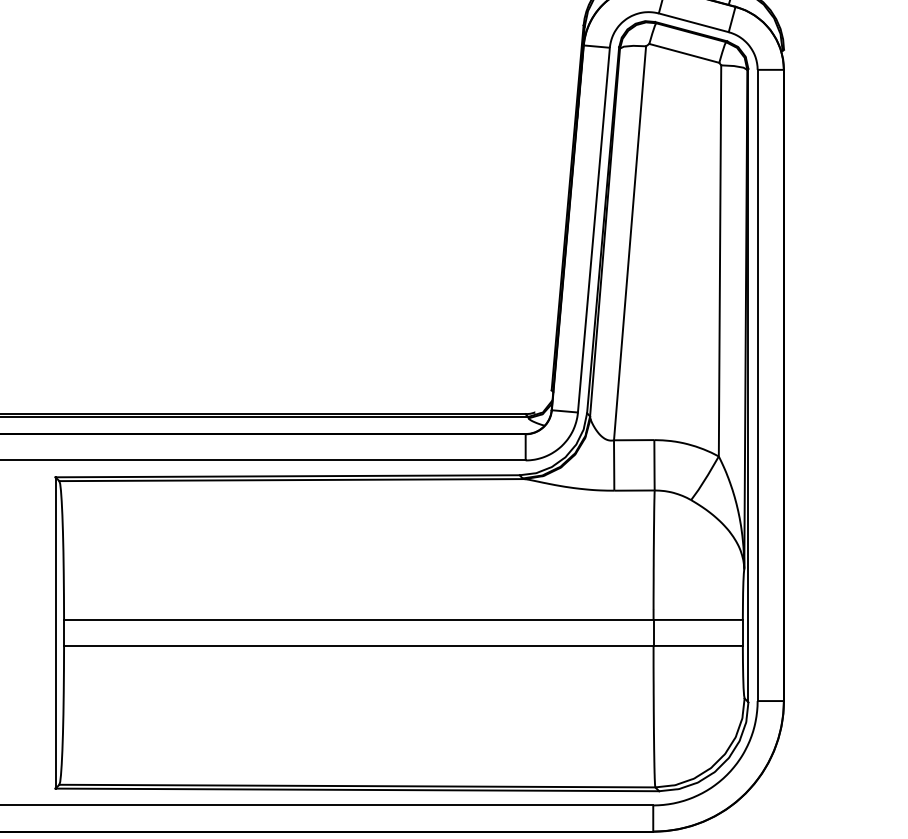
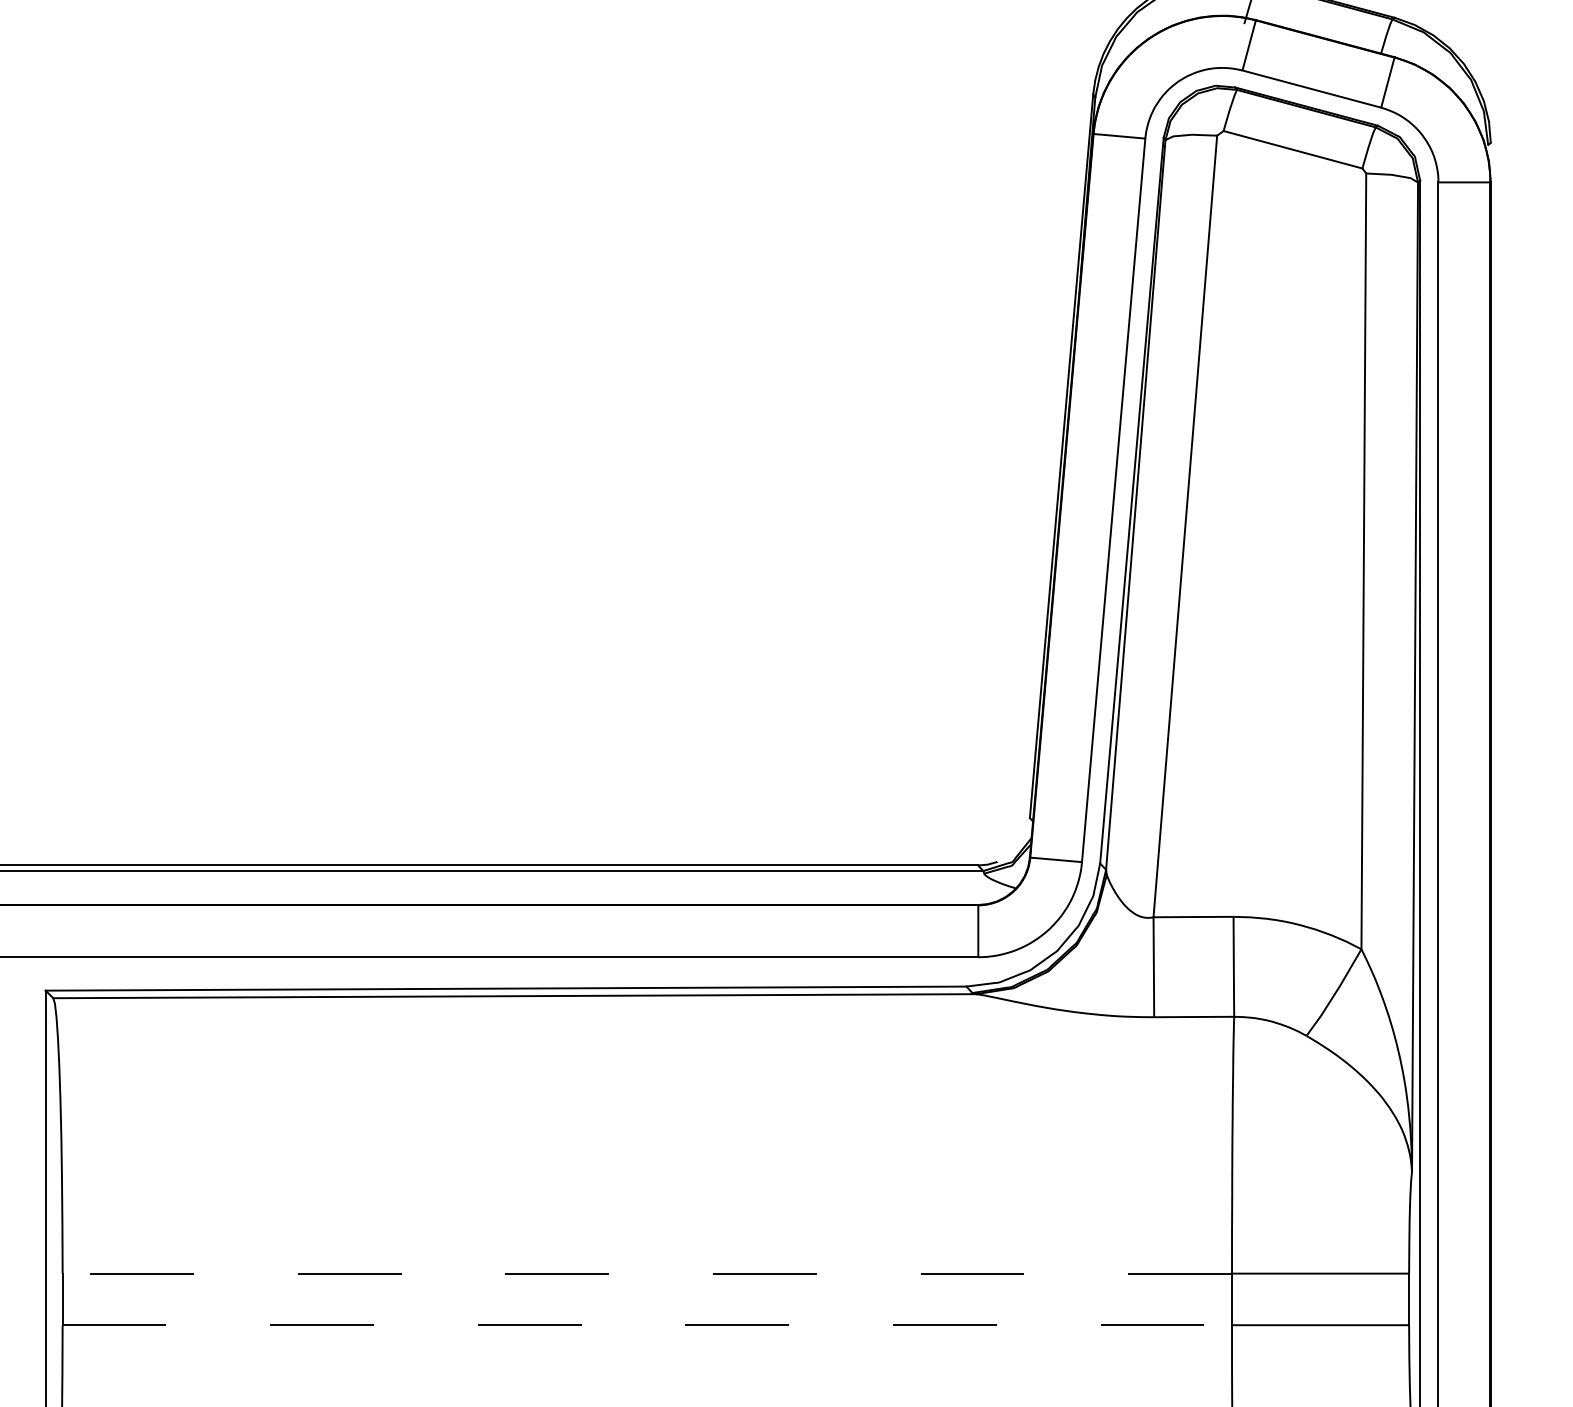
line: (358, 619) -> (646, 1272), solid -> dashed
line: (358, 645) -> (646, 1324), solid -> dashed

